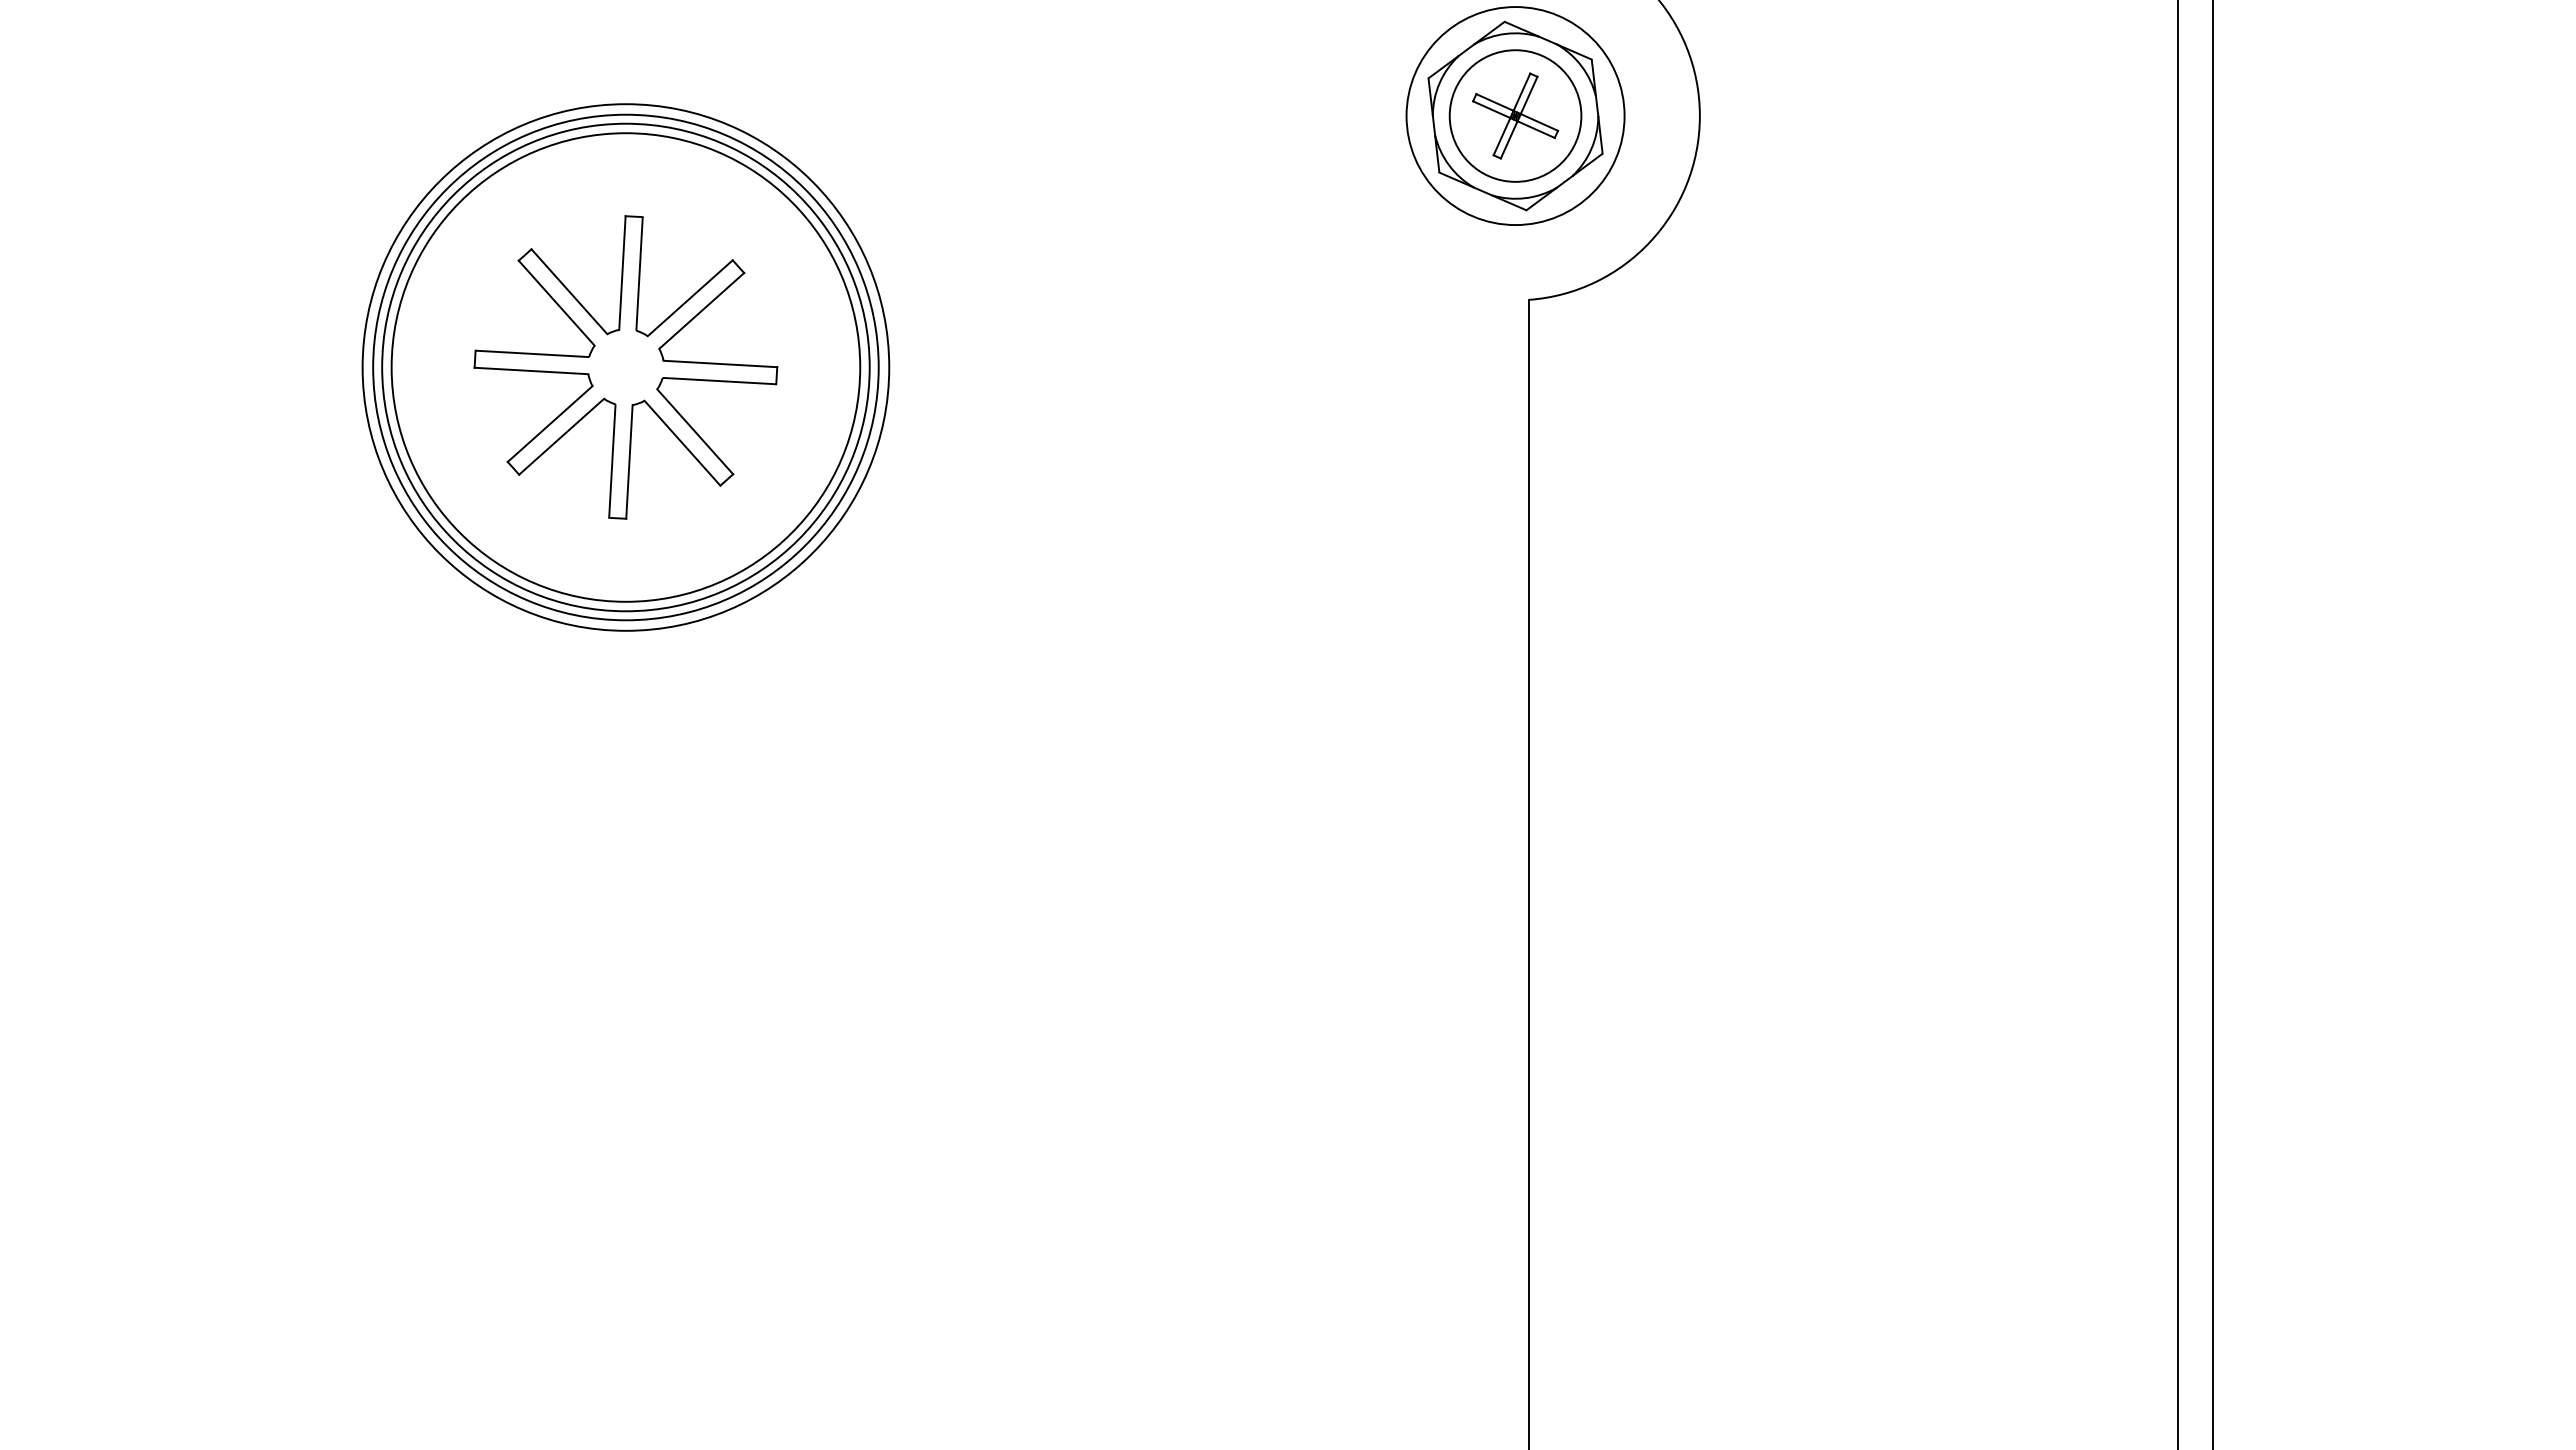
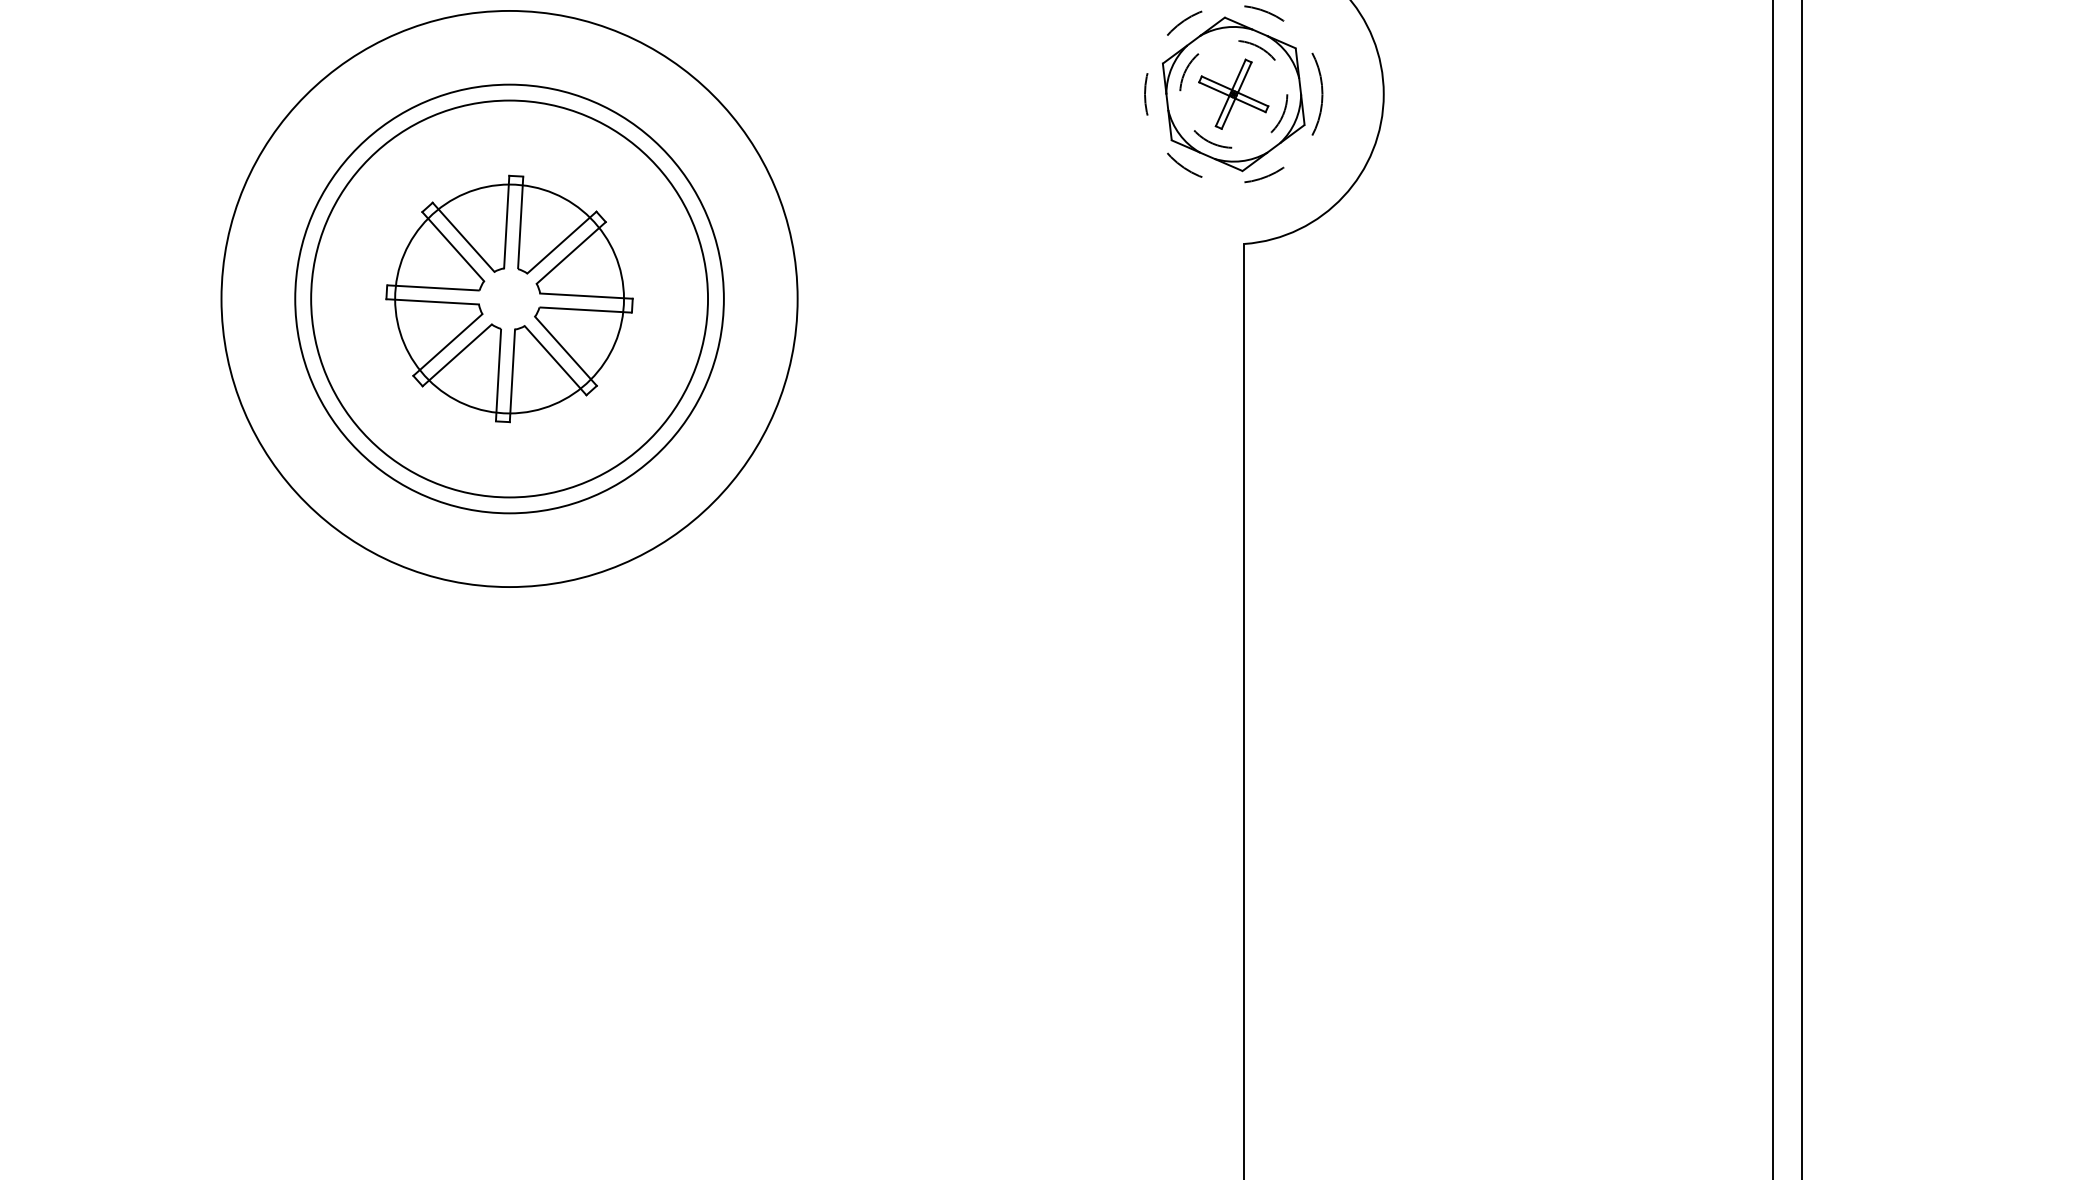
circle: (1515, 115) -> (1233, 93), solid -> dashed
circle: (1515, 116) -> (1233, 94), solid -> dashed
circle: (625, 367) -> (509, 298), size x0.6
circle: (625, 367) -> (509, 298), size x1.4

